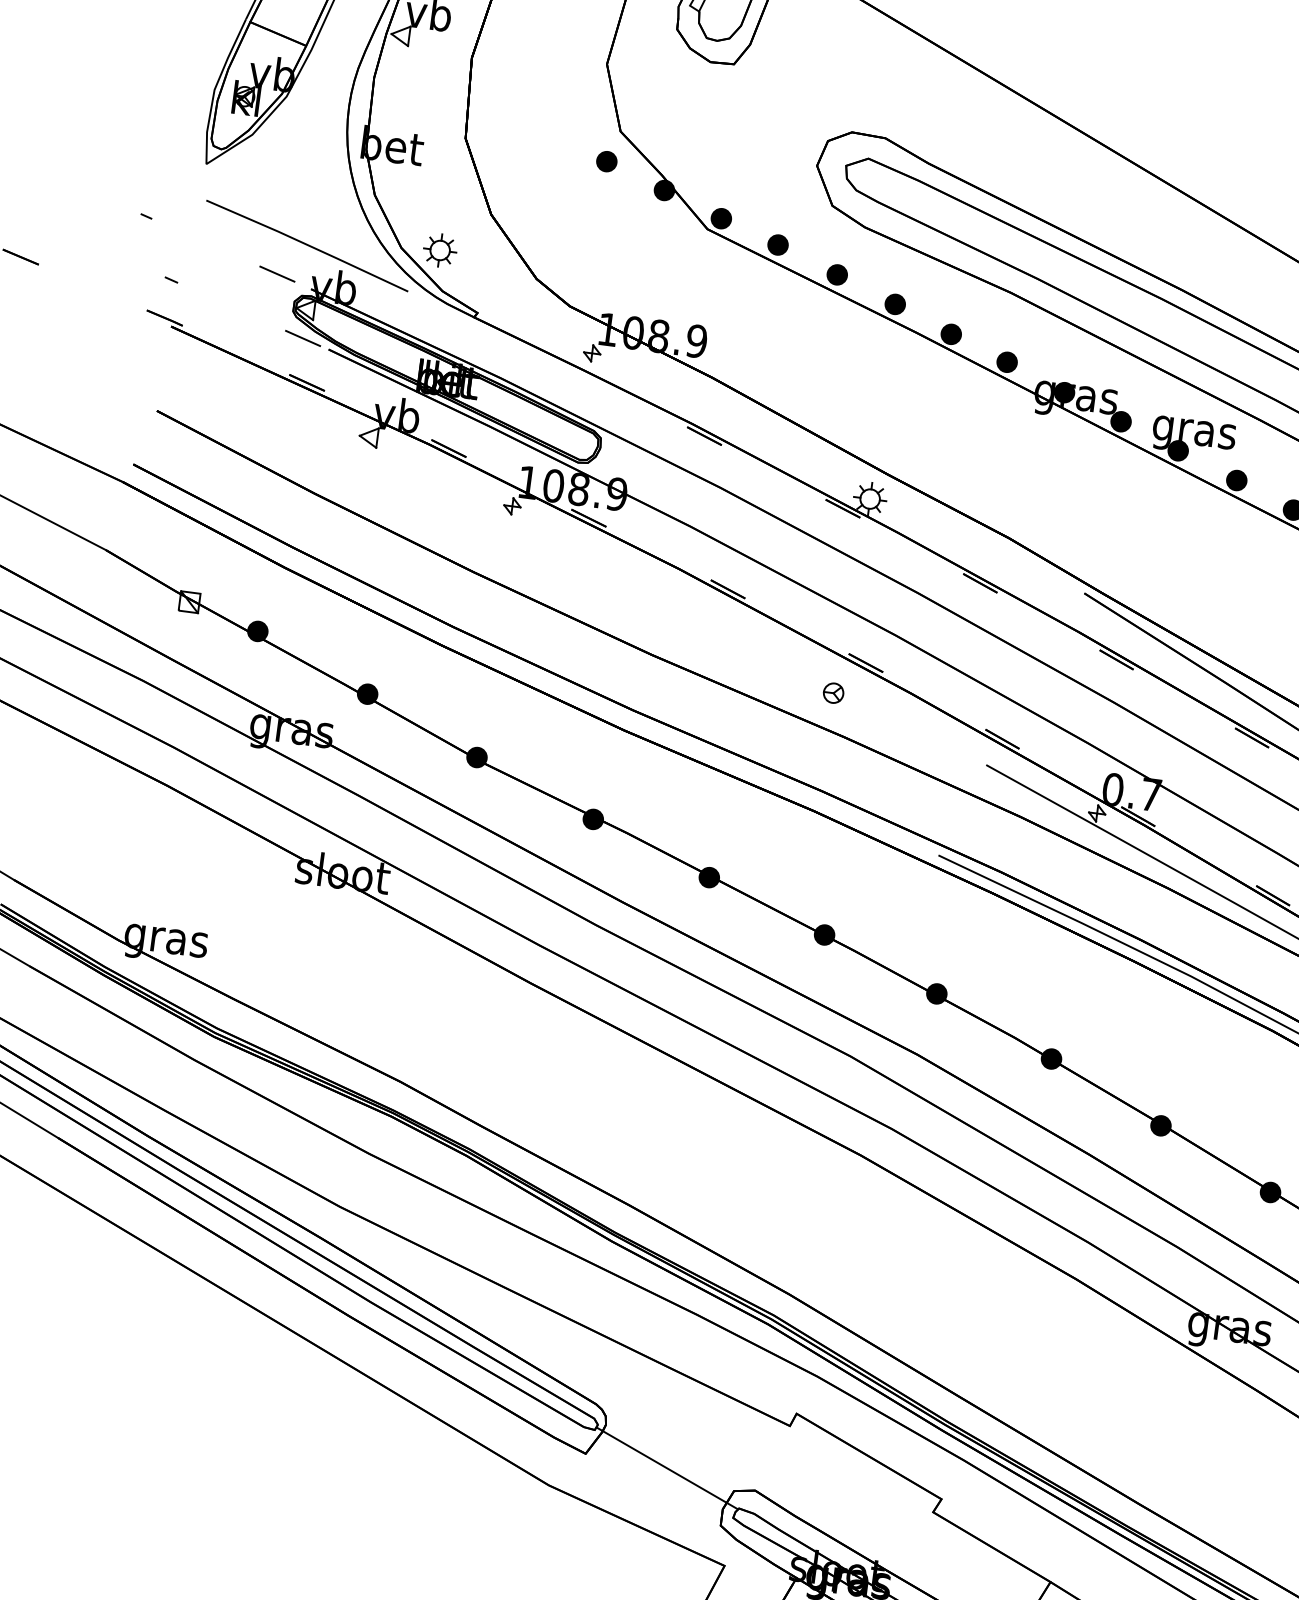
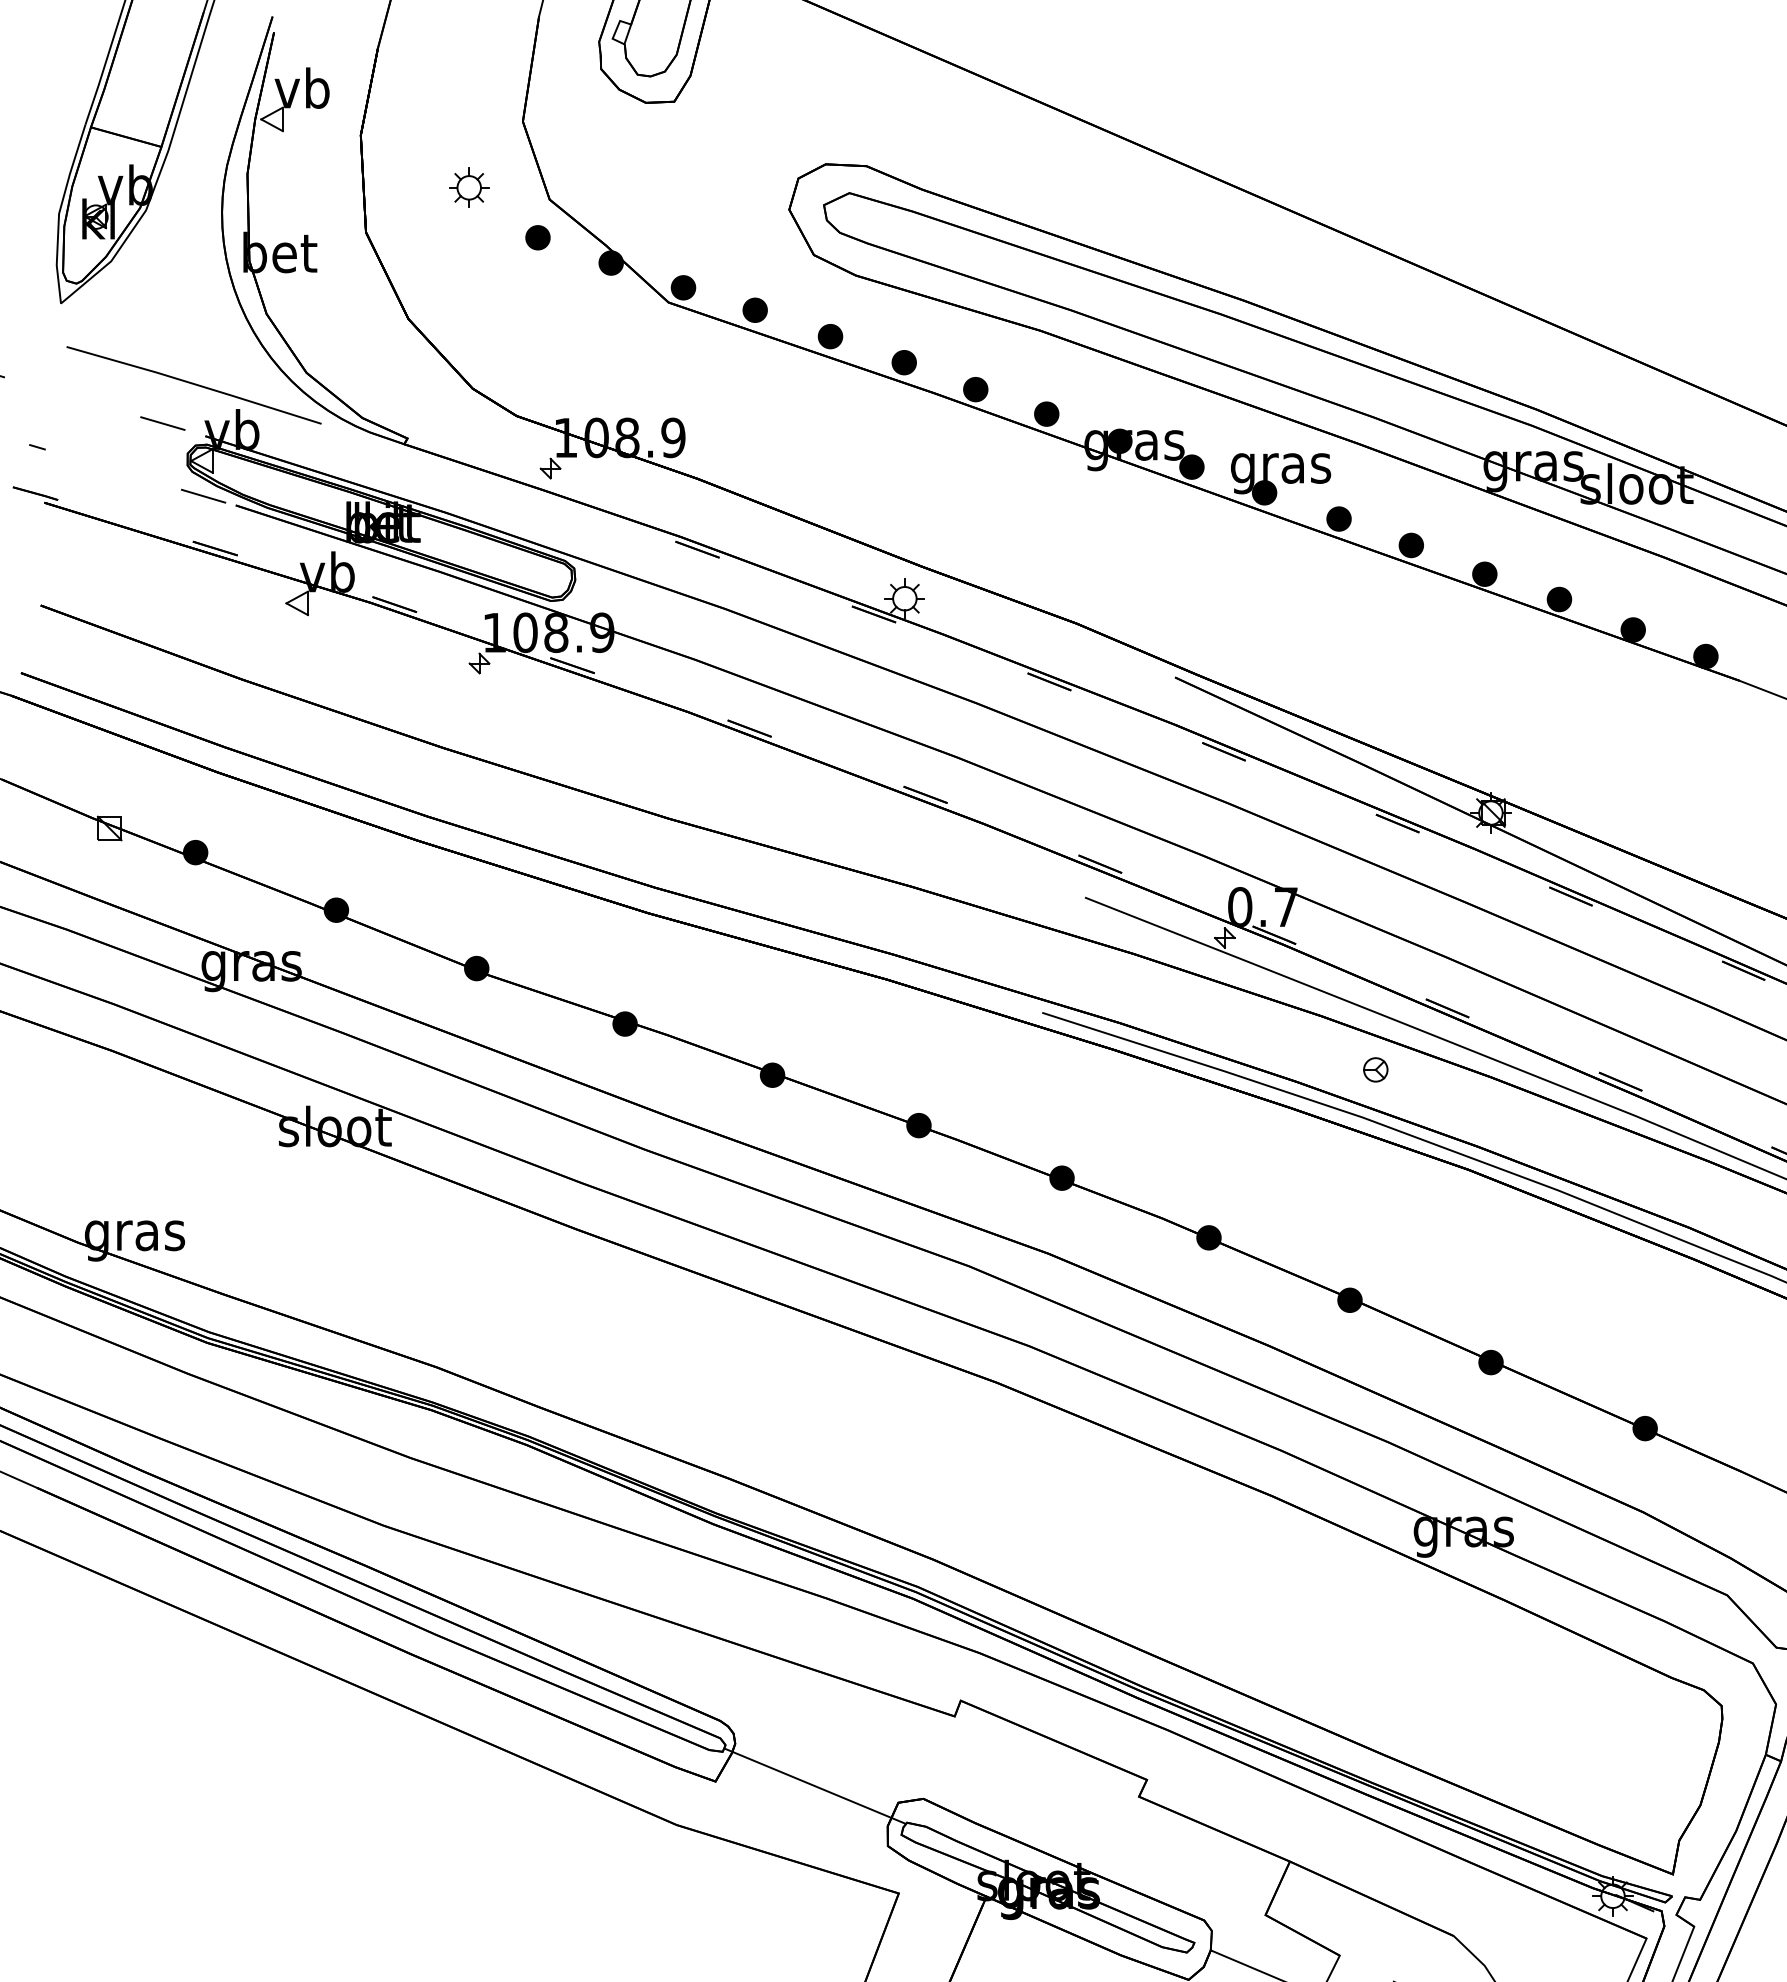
part: (440, 250) -> (469, 187), moved
part: (833, 692) -> (1375, 1069), moved

